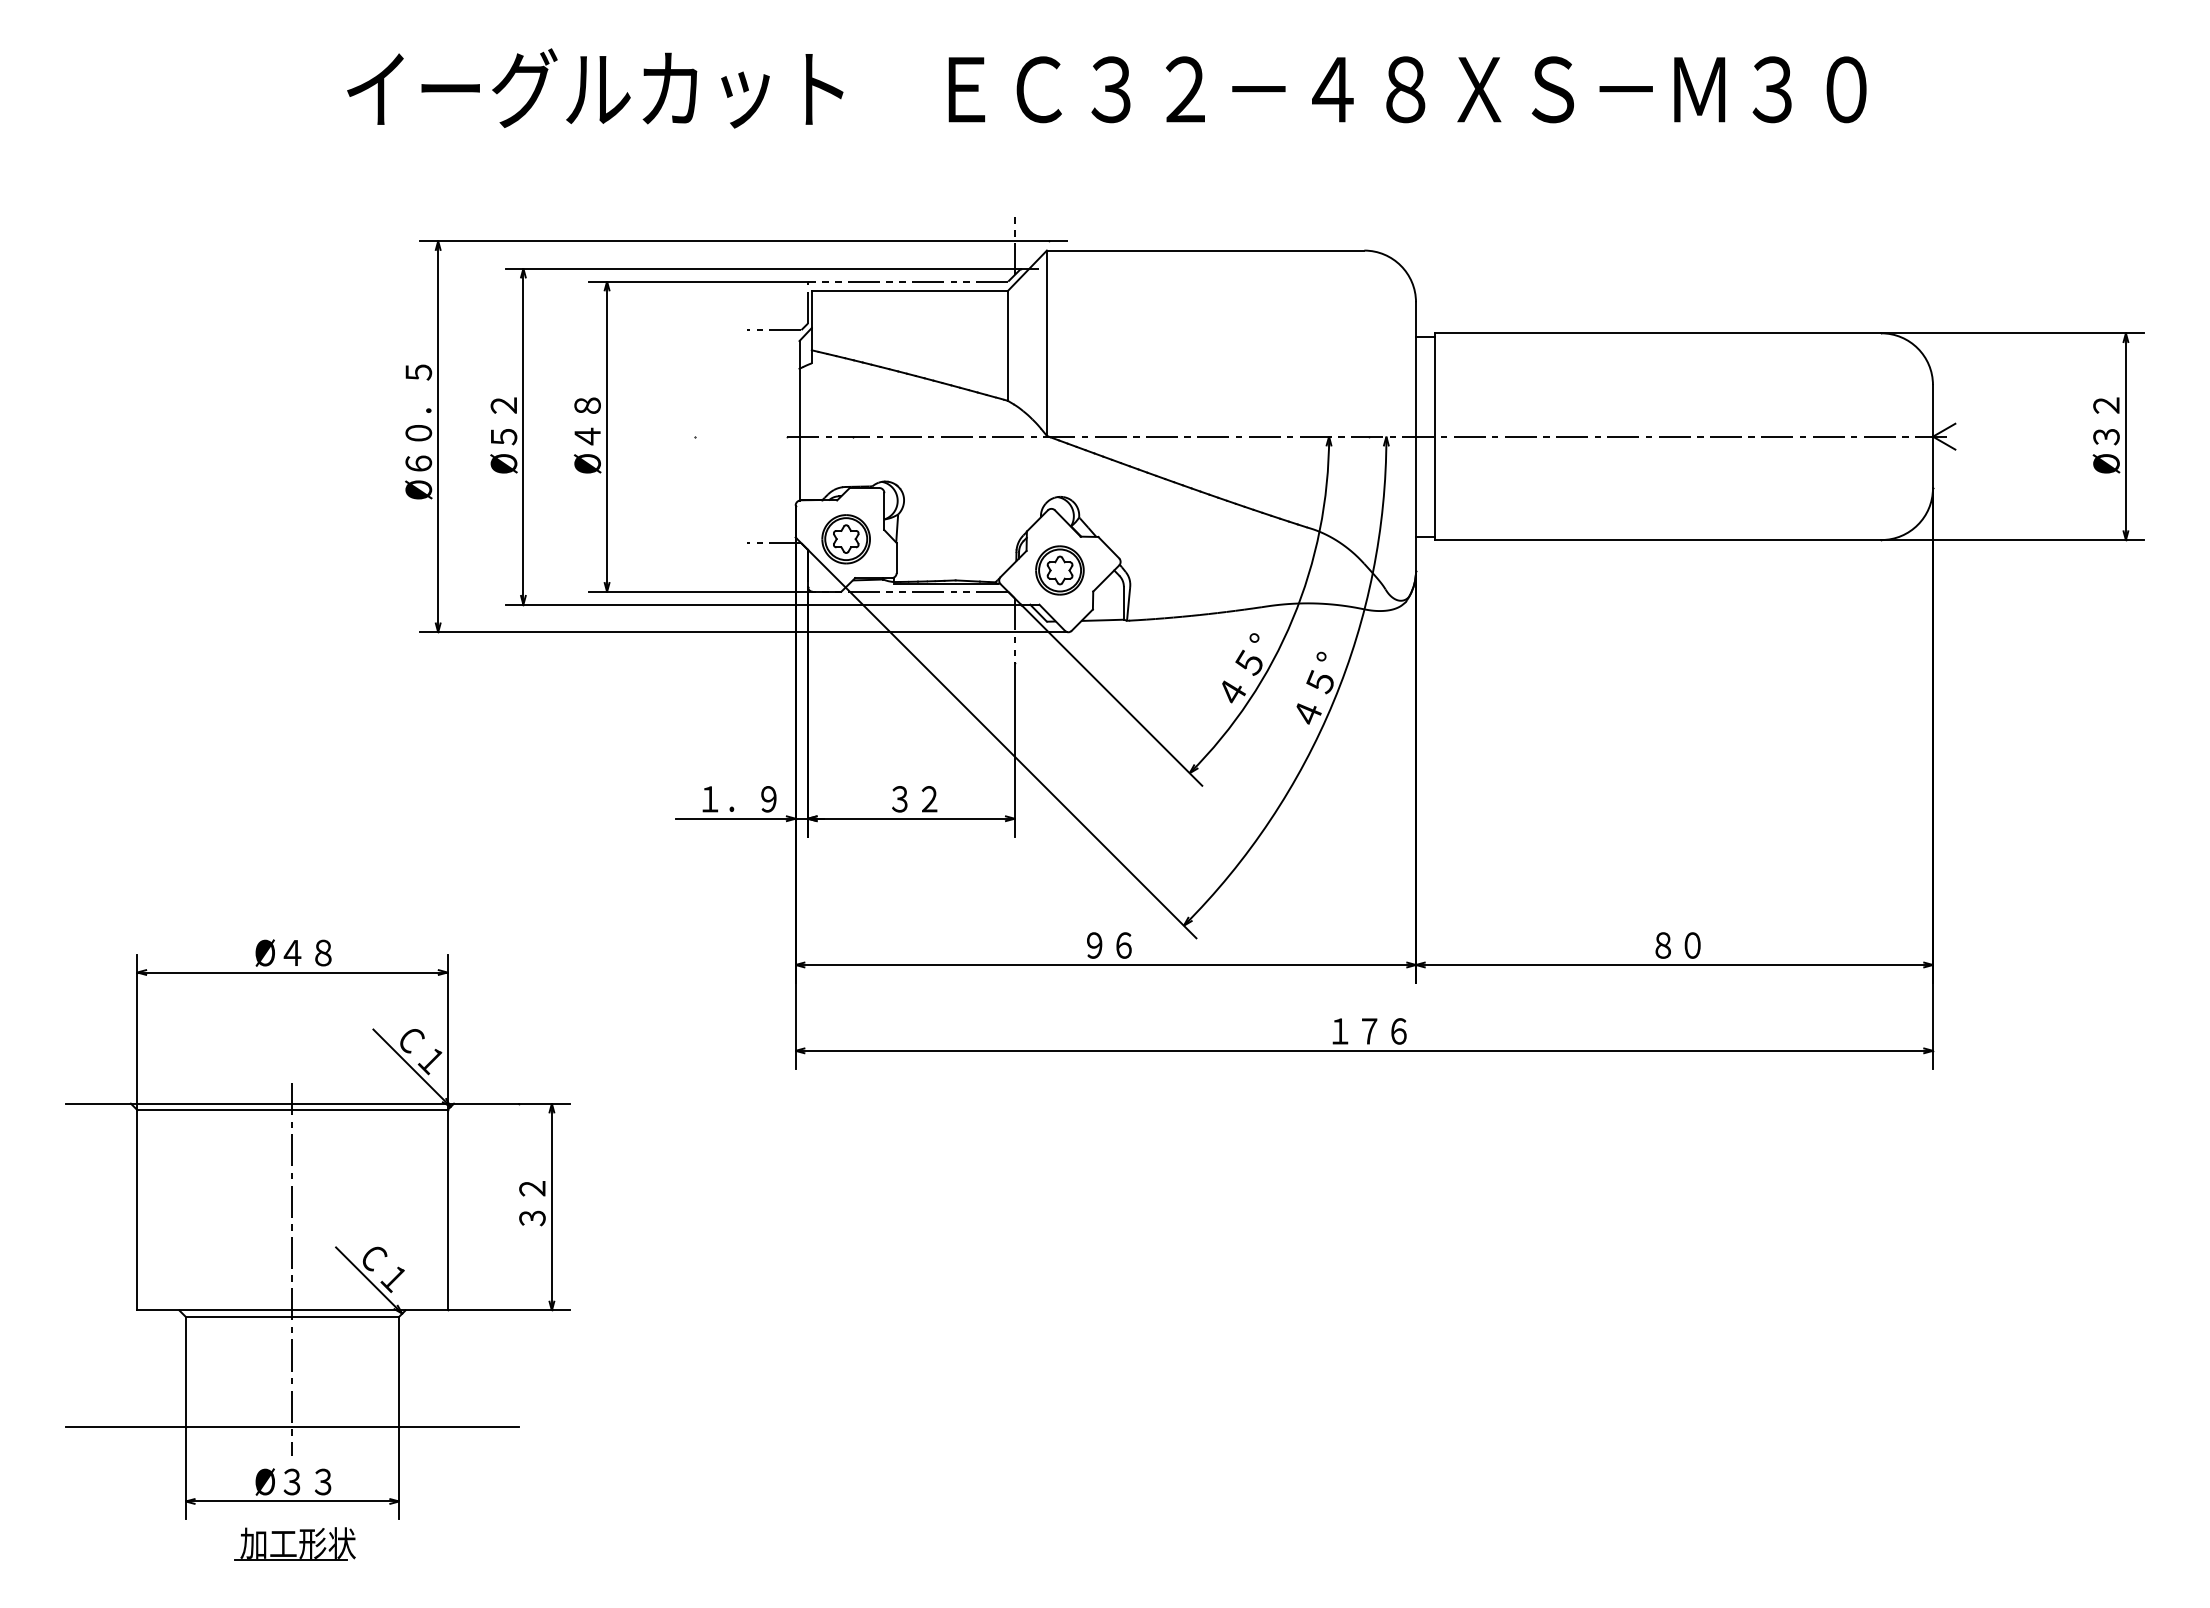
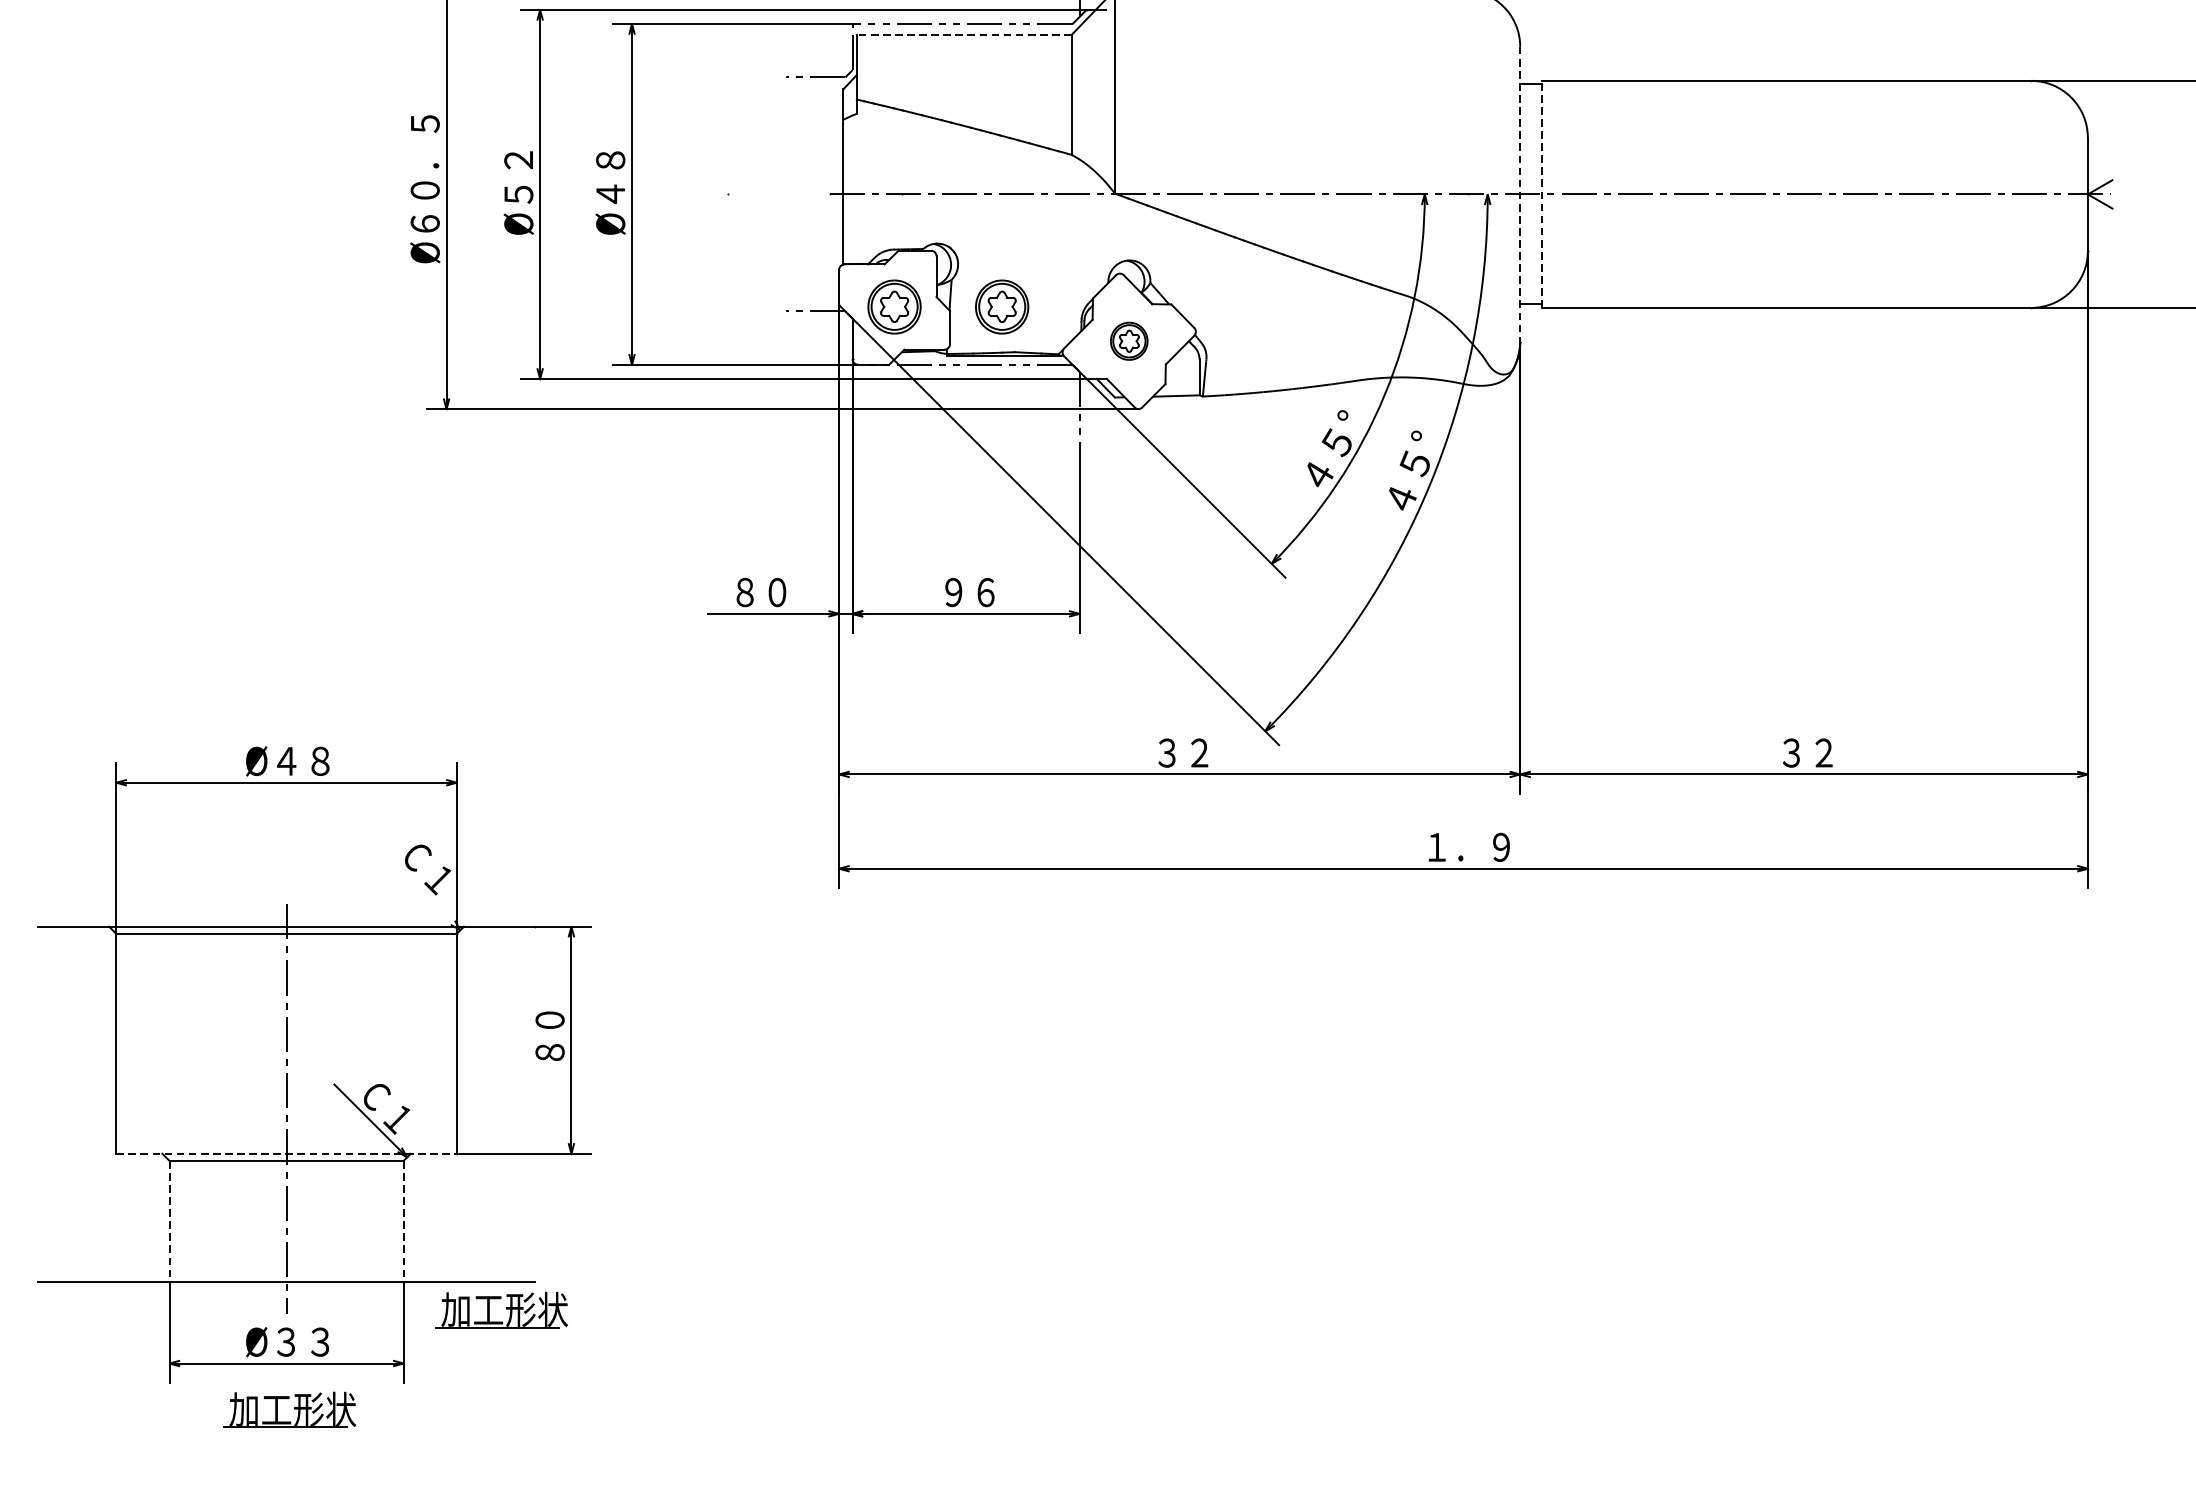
line: (909, 291) -> (964, 34), solid -> dashed
line: (1435, 436) -> (1541, 194), solid -> dashed
line: (1416, 437) -> (1520, 195), solid -> dashed
part: (943, 539) -> (1001, 307), added
part: (1059, 570) -> (1128, 341), size x0.7
text: (739, 799) -> (777, 592), １．９ -> ８０
text: (914, 799) -> (969, 592), ３２ -> ９６
text: (1108, 945) -> (1182, 753), ９６ -> ３２
text: (1677, 945) -> (1807, 753), ８０ -> ３２
text: (1382, 1031) -> (1483, 847), １７６ -> １．９
line: (411, 1067) -> (417, 887), removed
text: (532, 1203) -> (550, 1036), ３２ -> ８０
line: (292, 1310) -> (286, 1153), solid -> dashed
line: (185, 1371) -> (169, 1220), solid -> dashed
line: (399, 1371) -> (404, 1220), solid -> dashed
part: (487, 1452) -> (500, 1309), added

